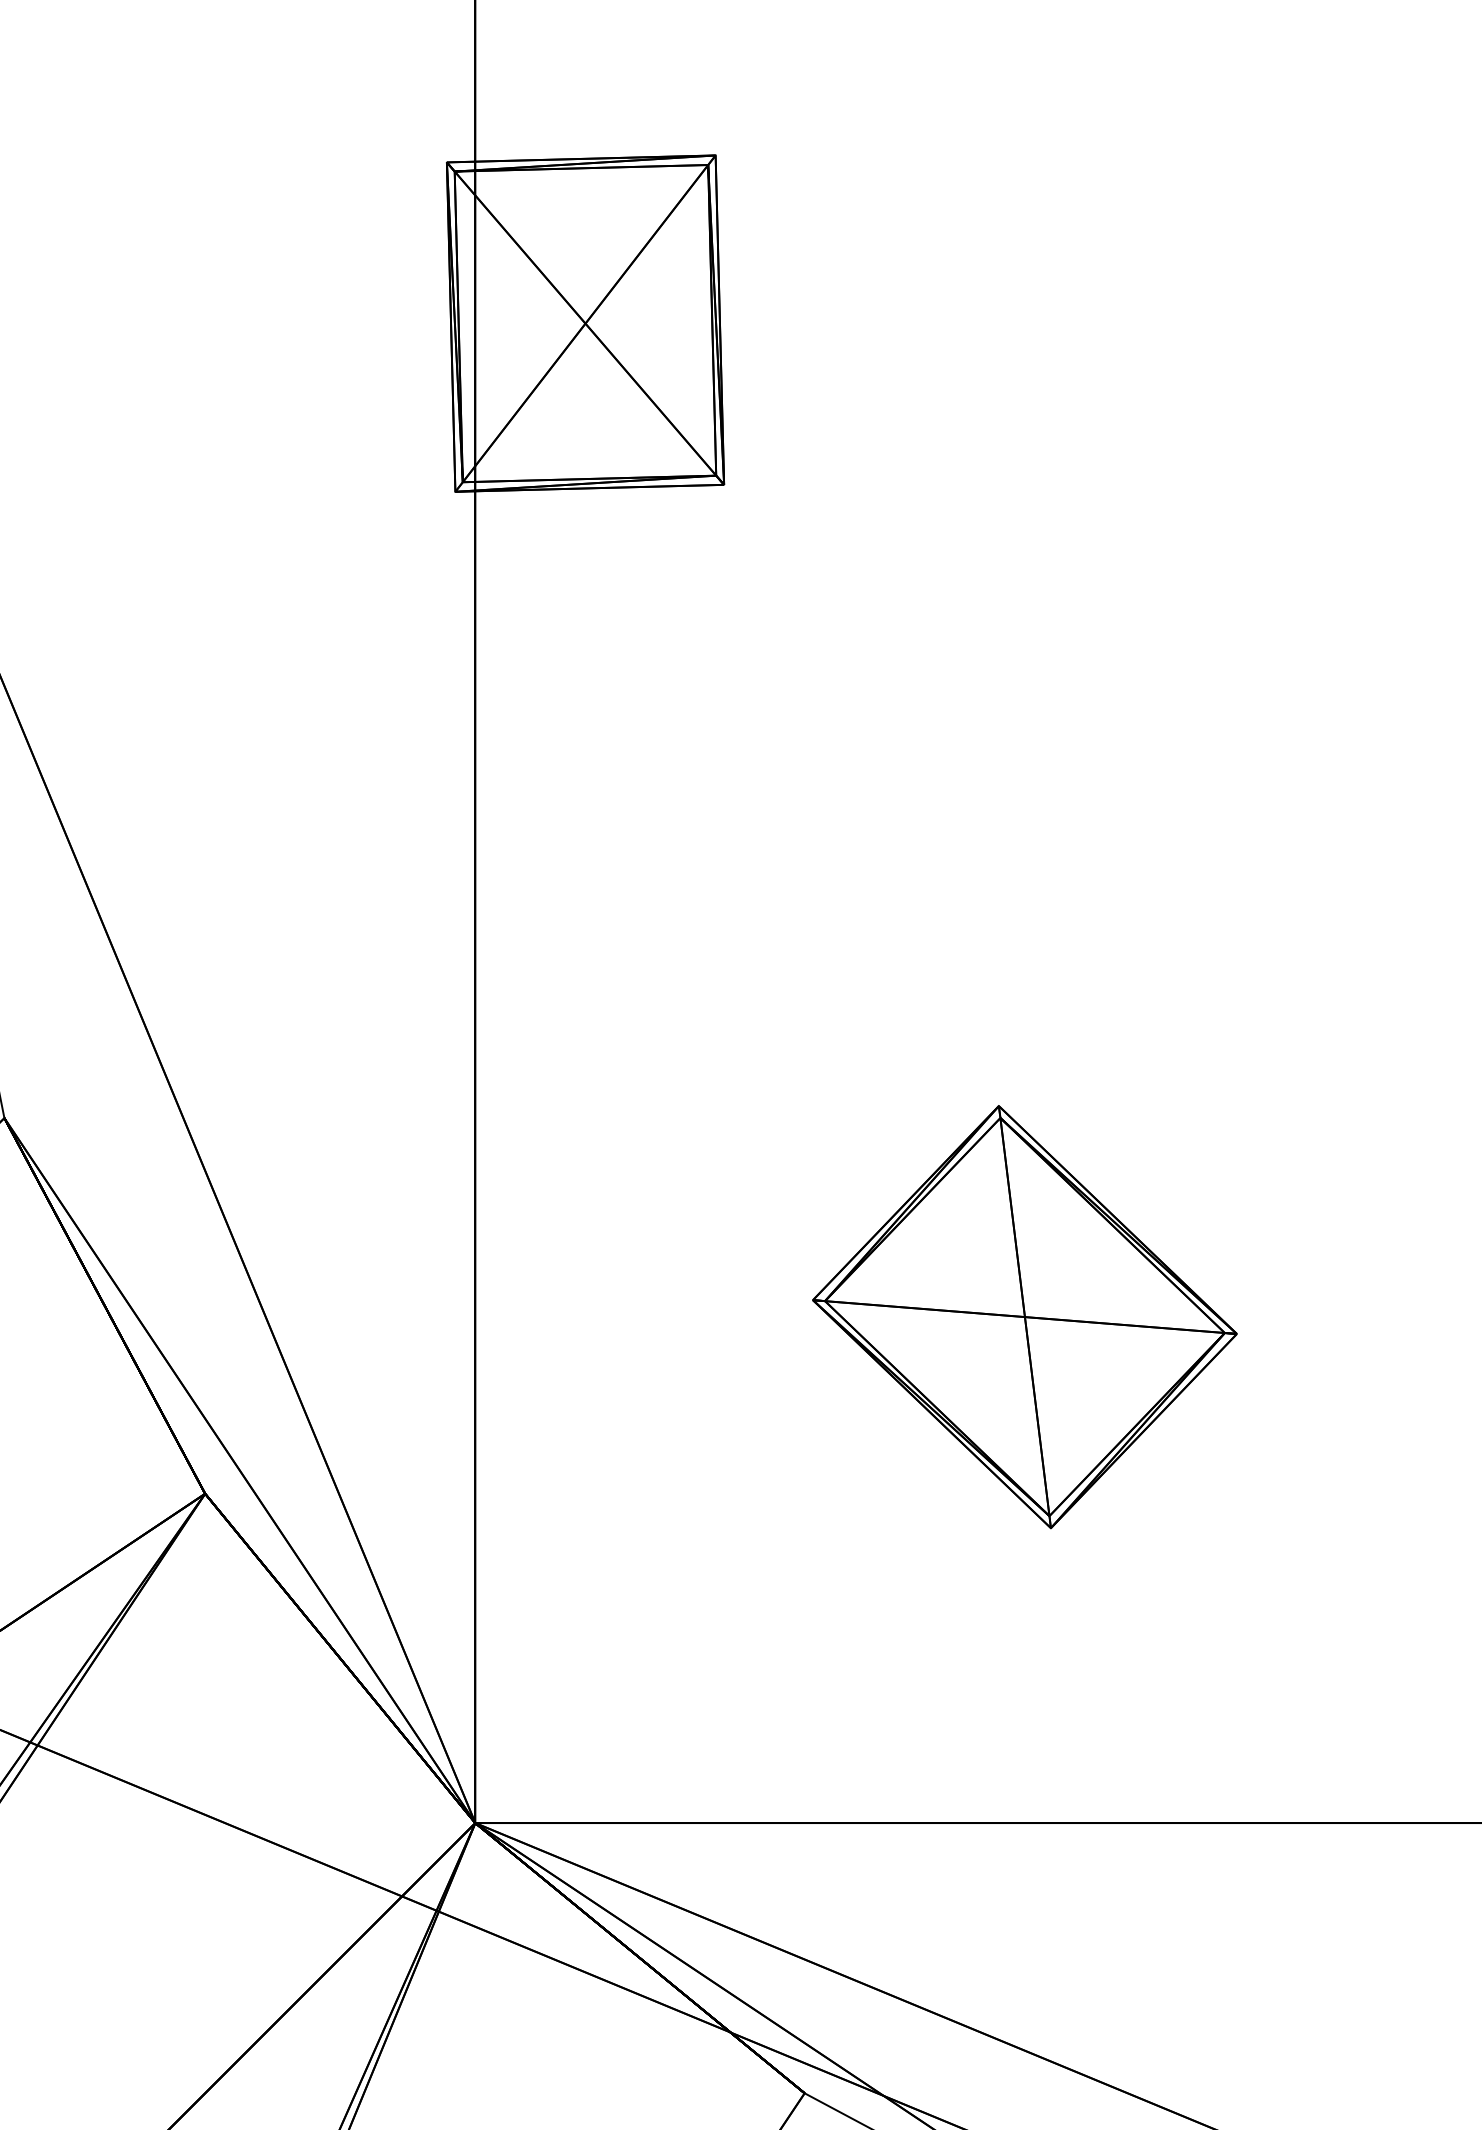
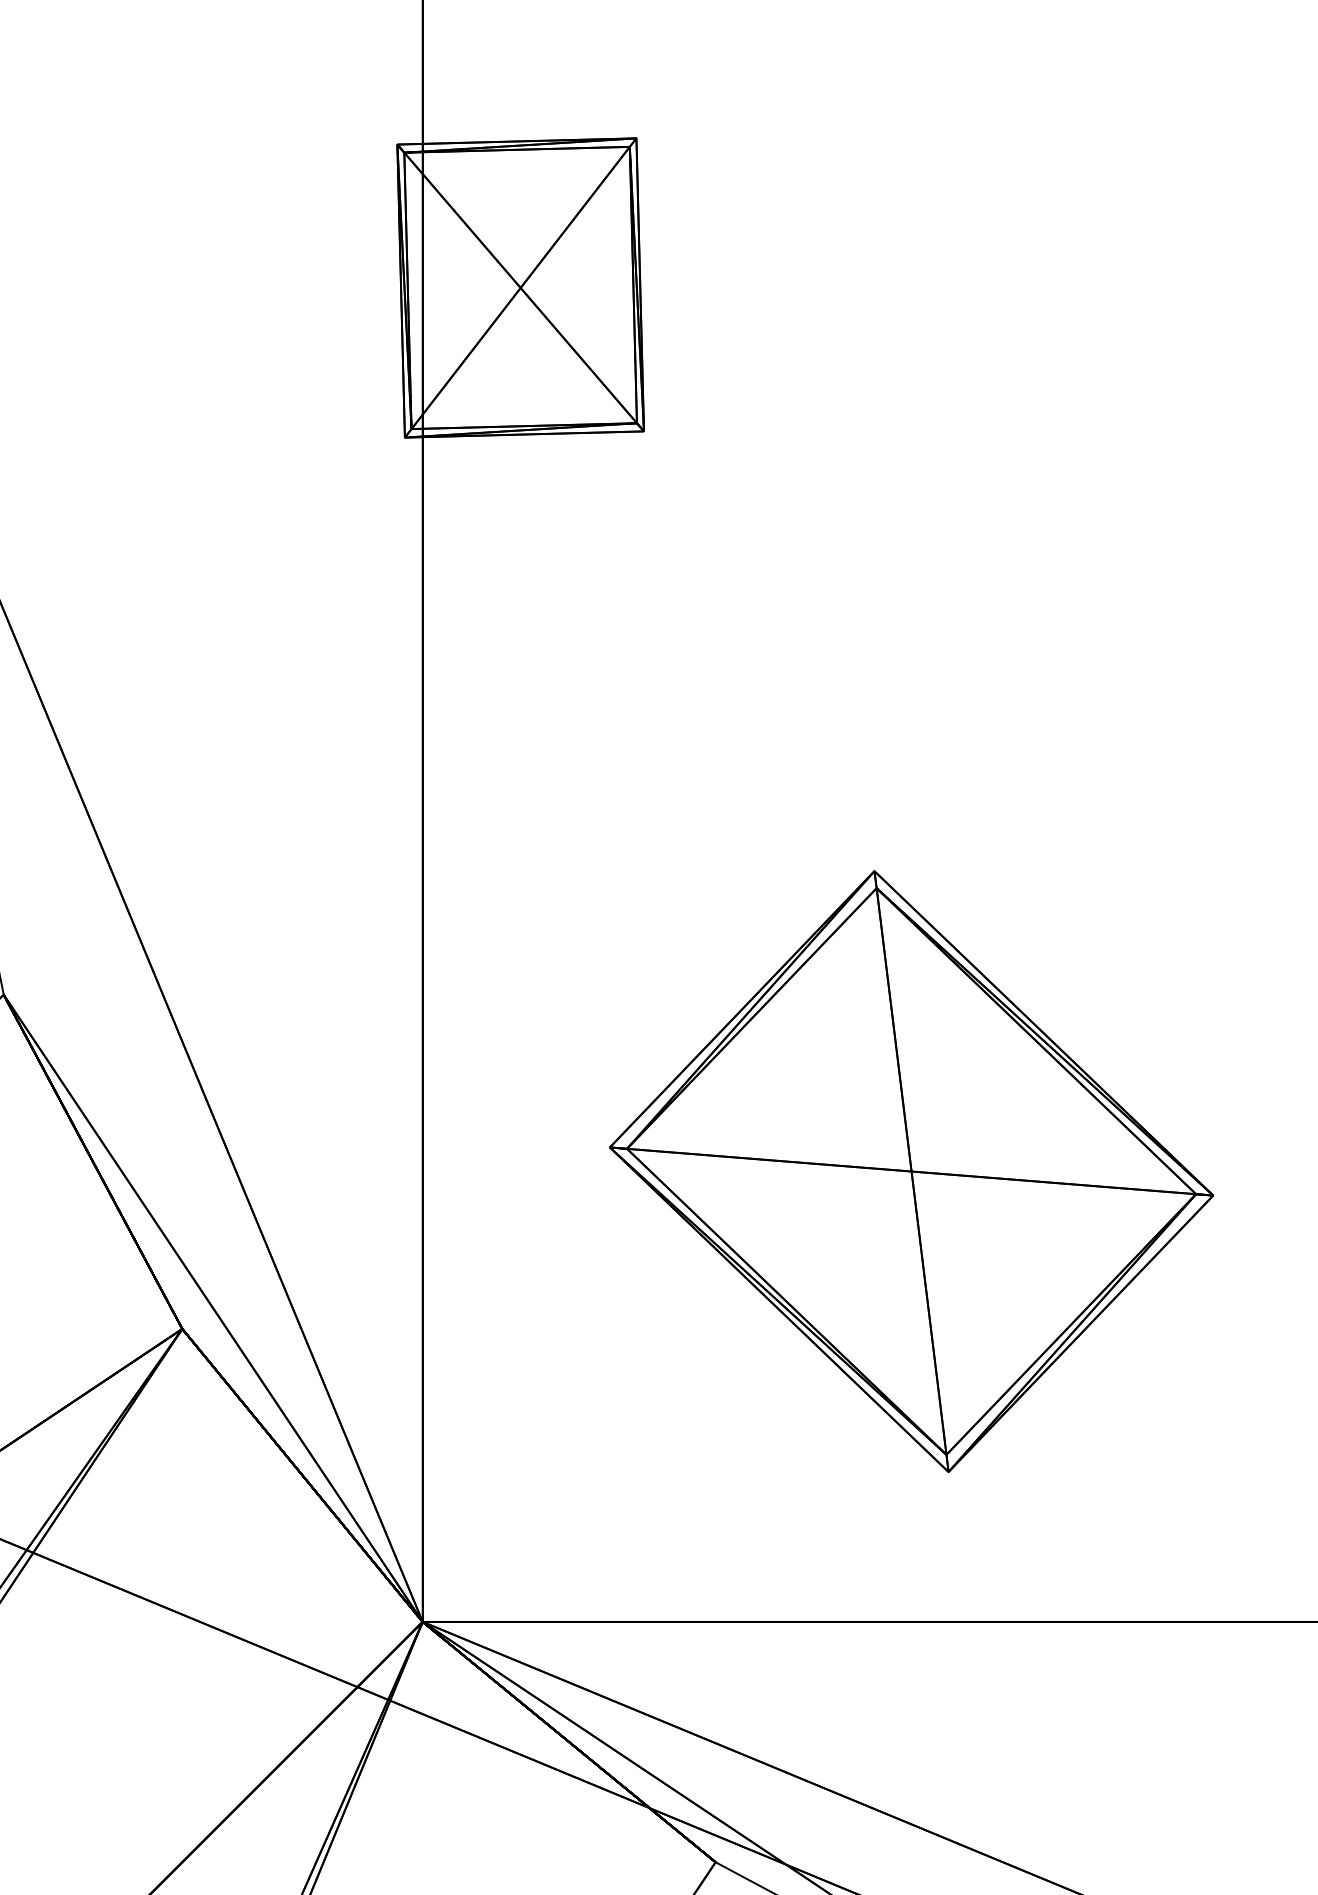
part: (1024, 1317) -> (911, 1172), size x1.6

